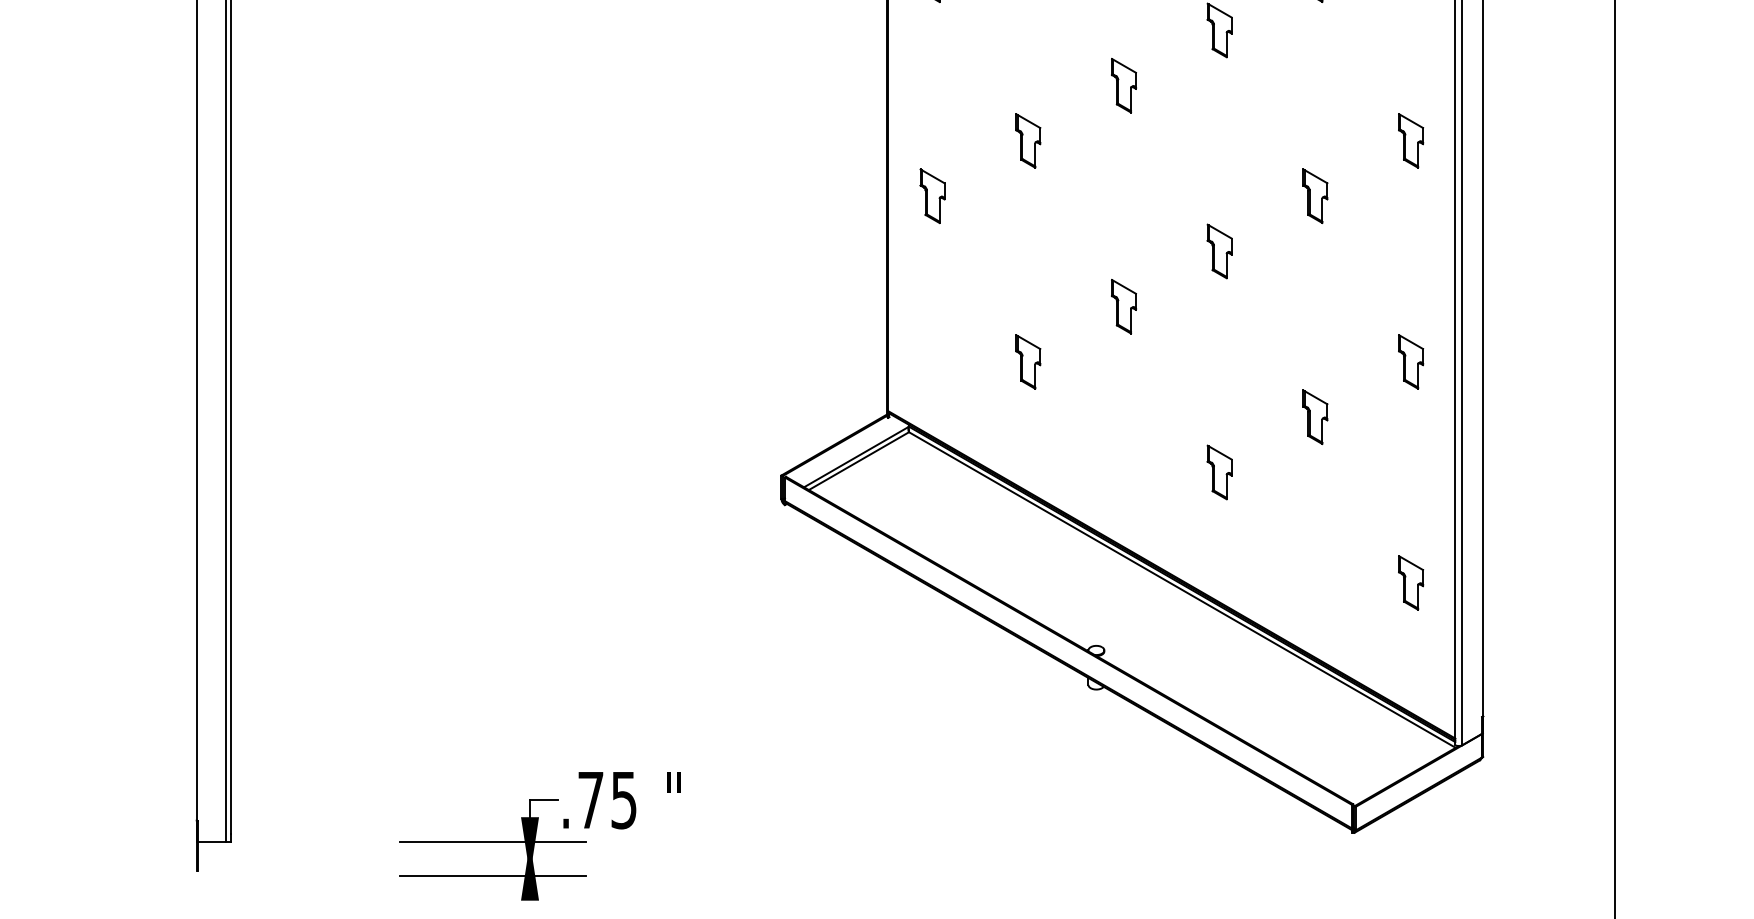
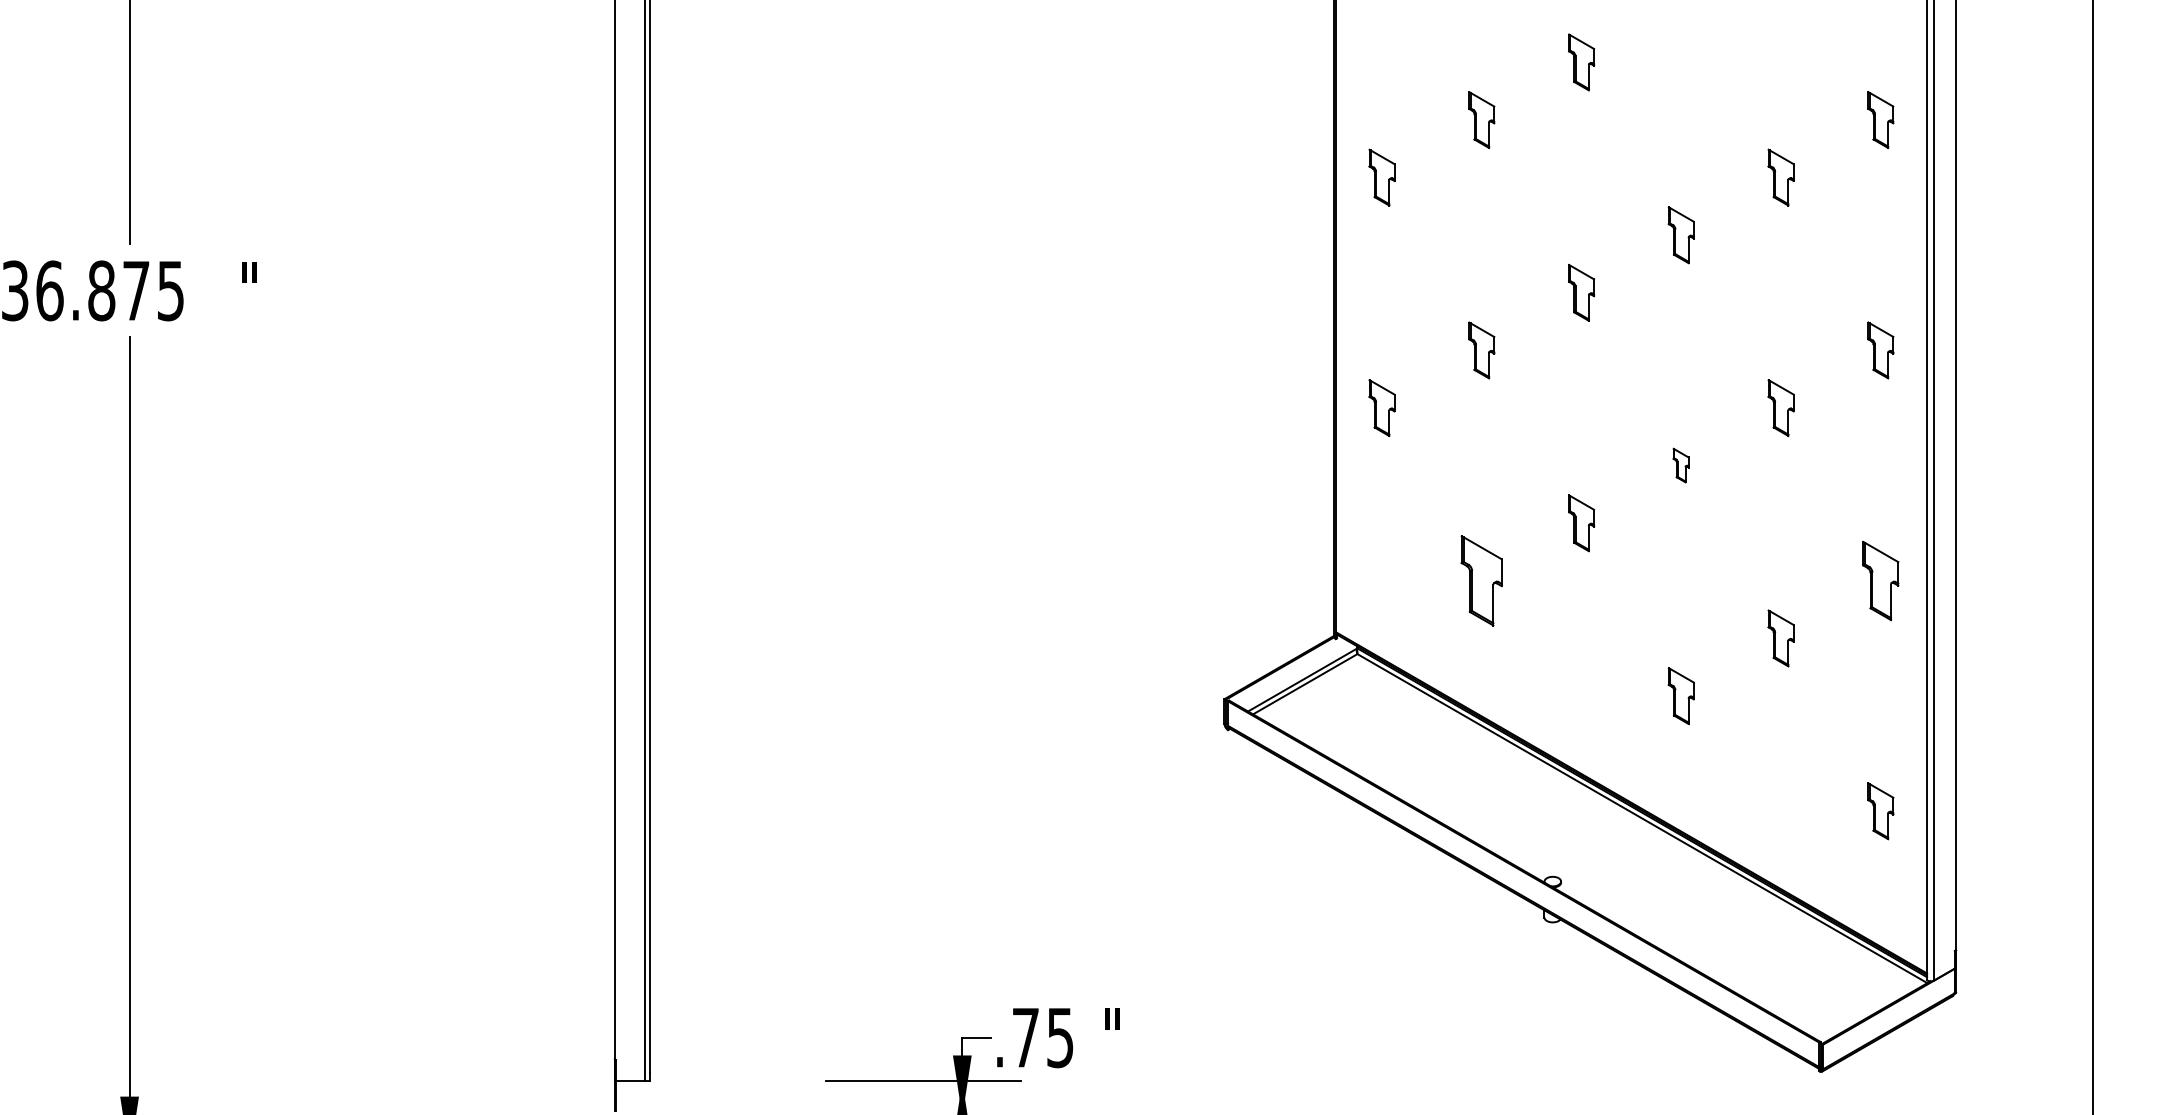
part: (1218, 251) -> (1680, 465), size x0.6
part: (1028, 361) -> (1481, 580), size x1.6
part: (1410, 361) -> (1880, 580), size x1.4

